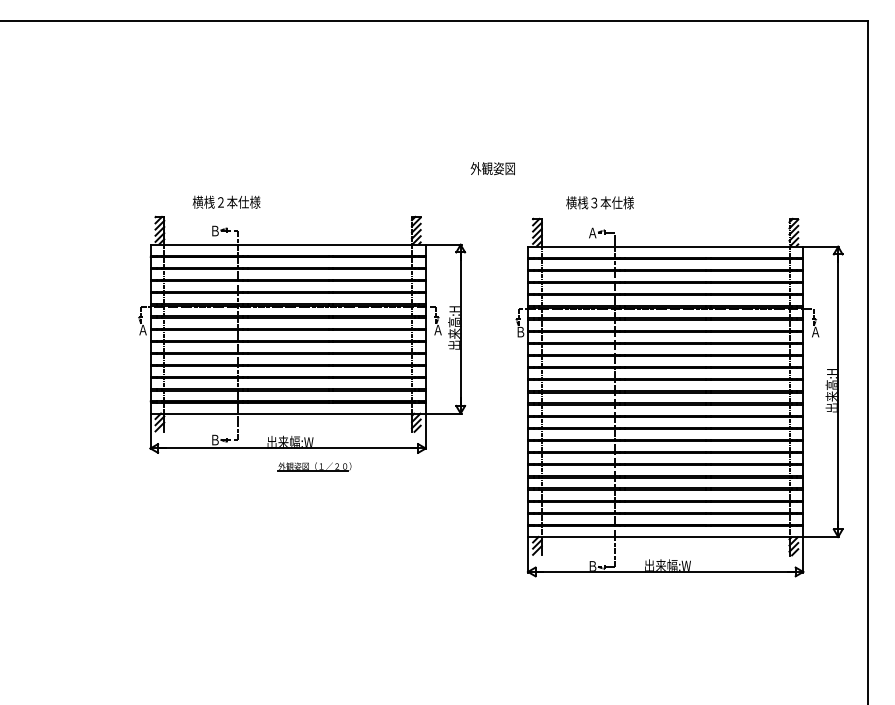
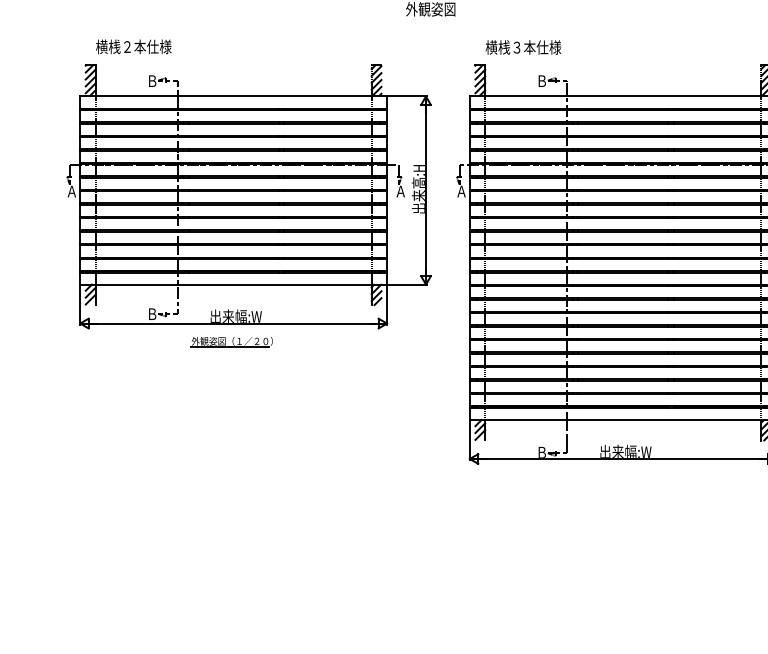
text: (599, 202) -> (522, 47), moved
text: (592, 232) -> (541, 80), Ａ -> Ｂ
text: (520, 331) -> (461, 190), Ｂ -> Ａ
part: (302, 334) -> (249, 196), moved

